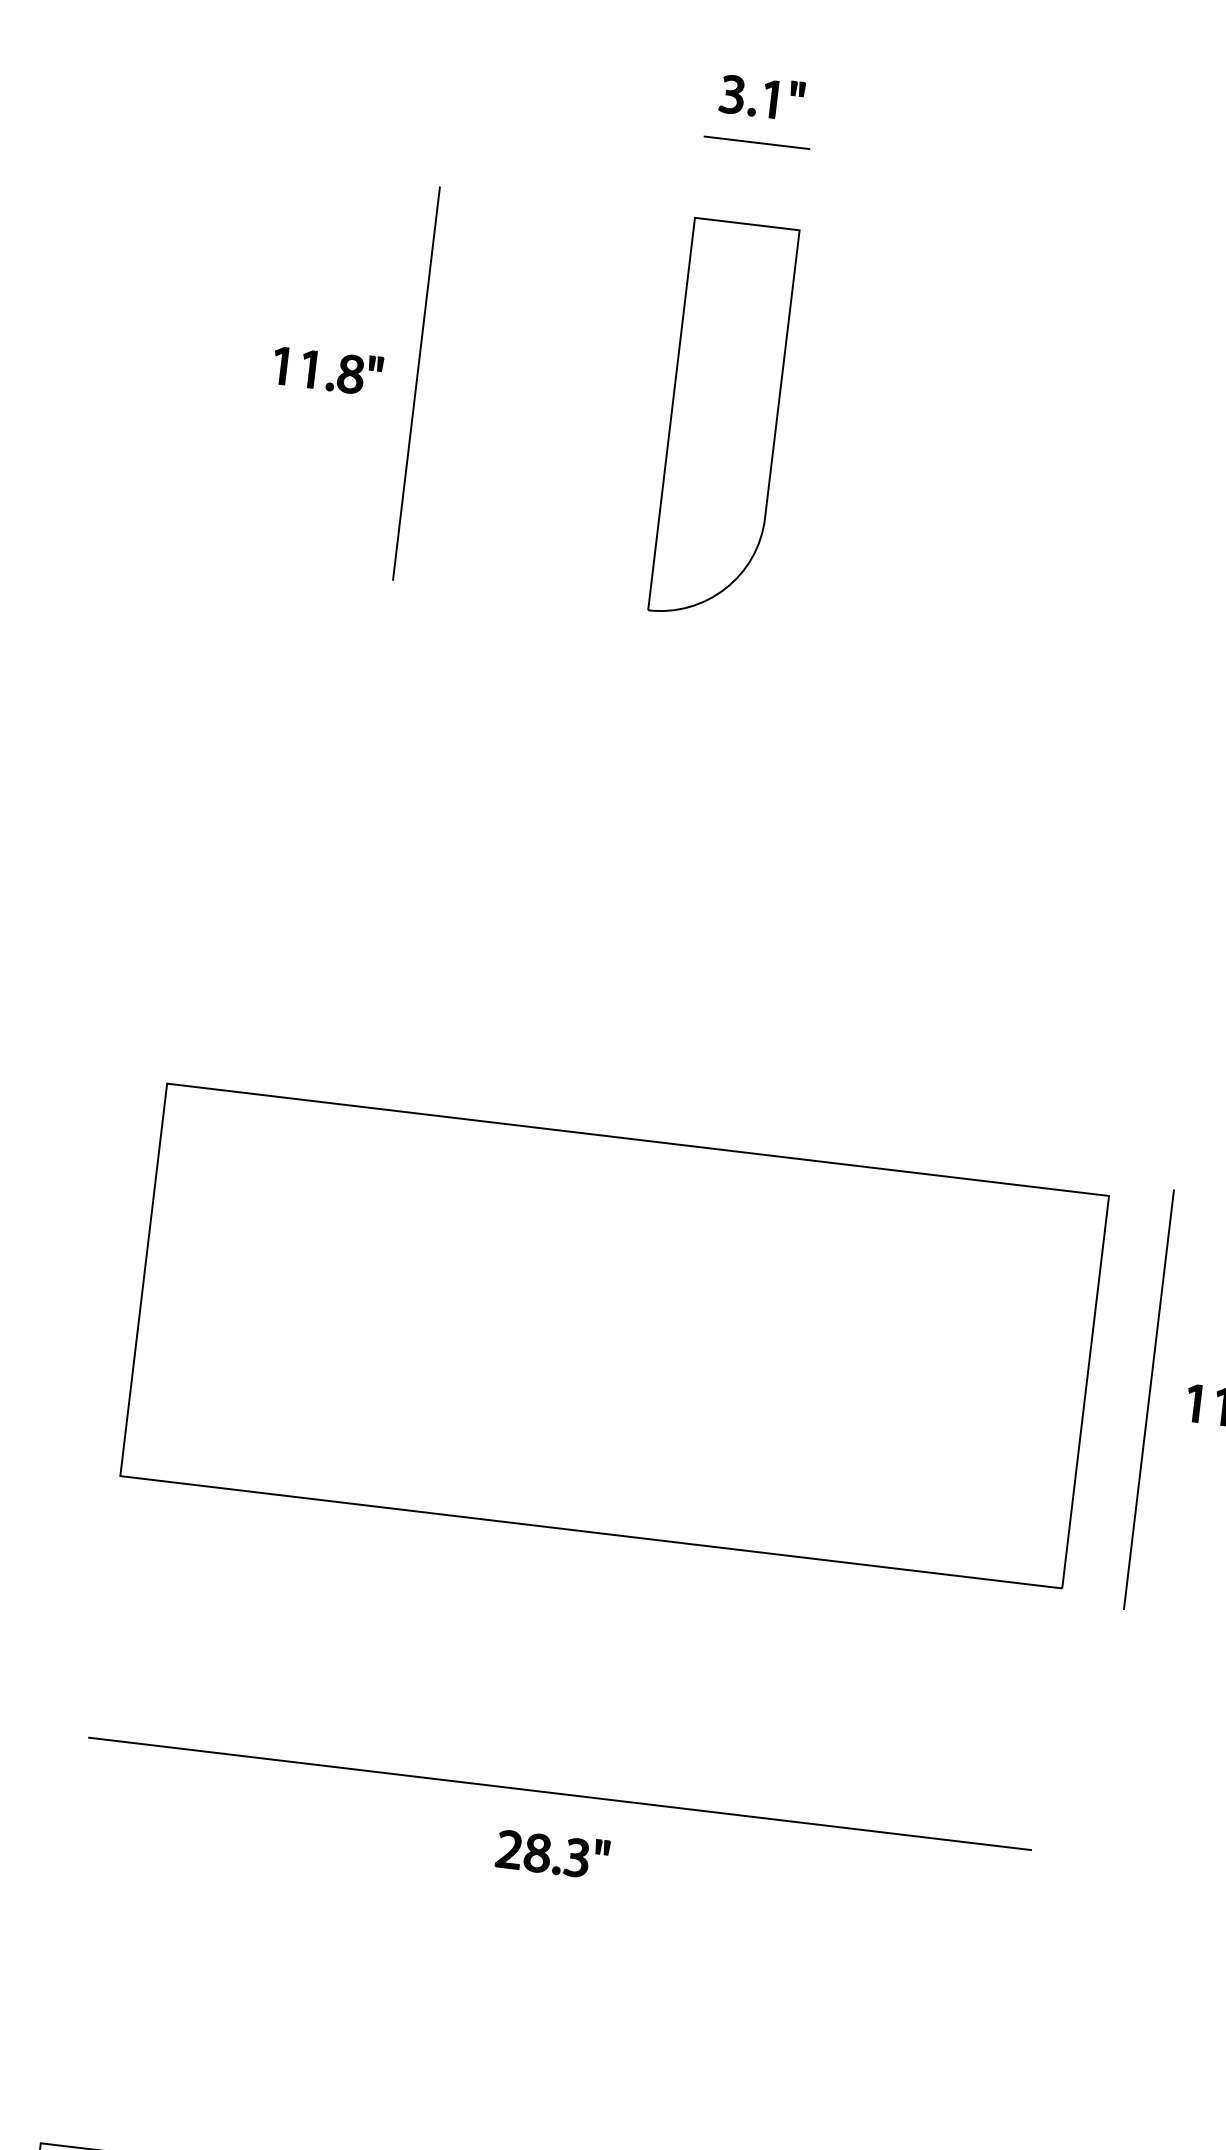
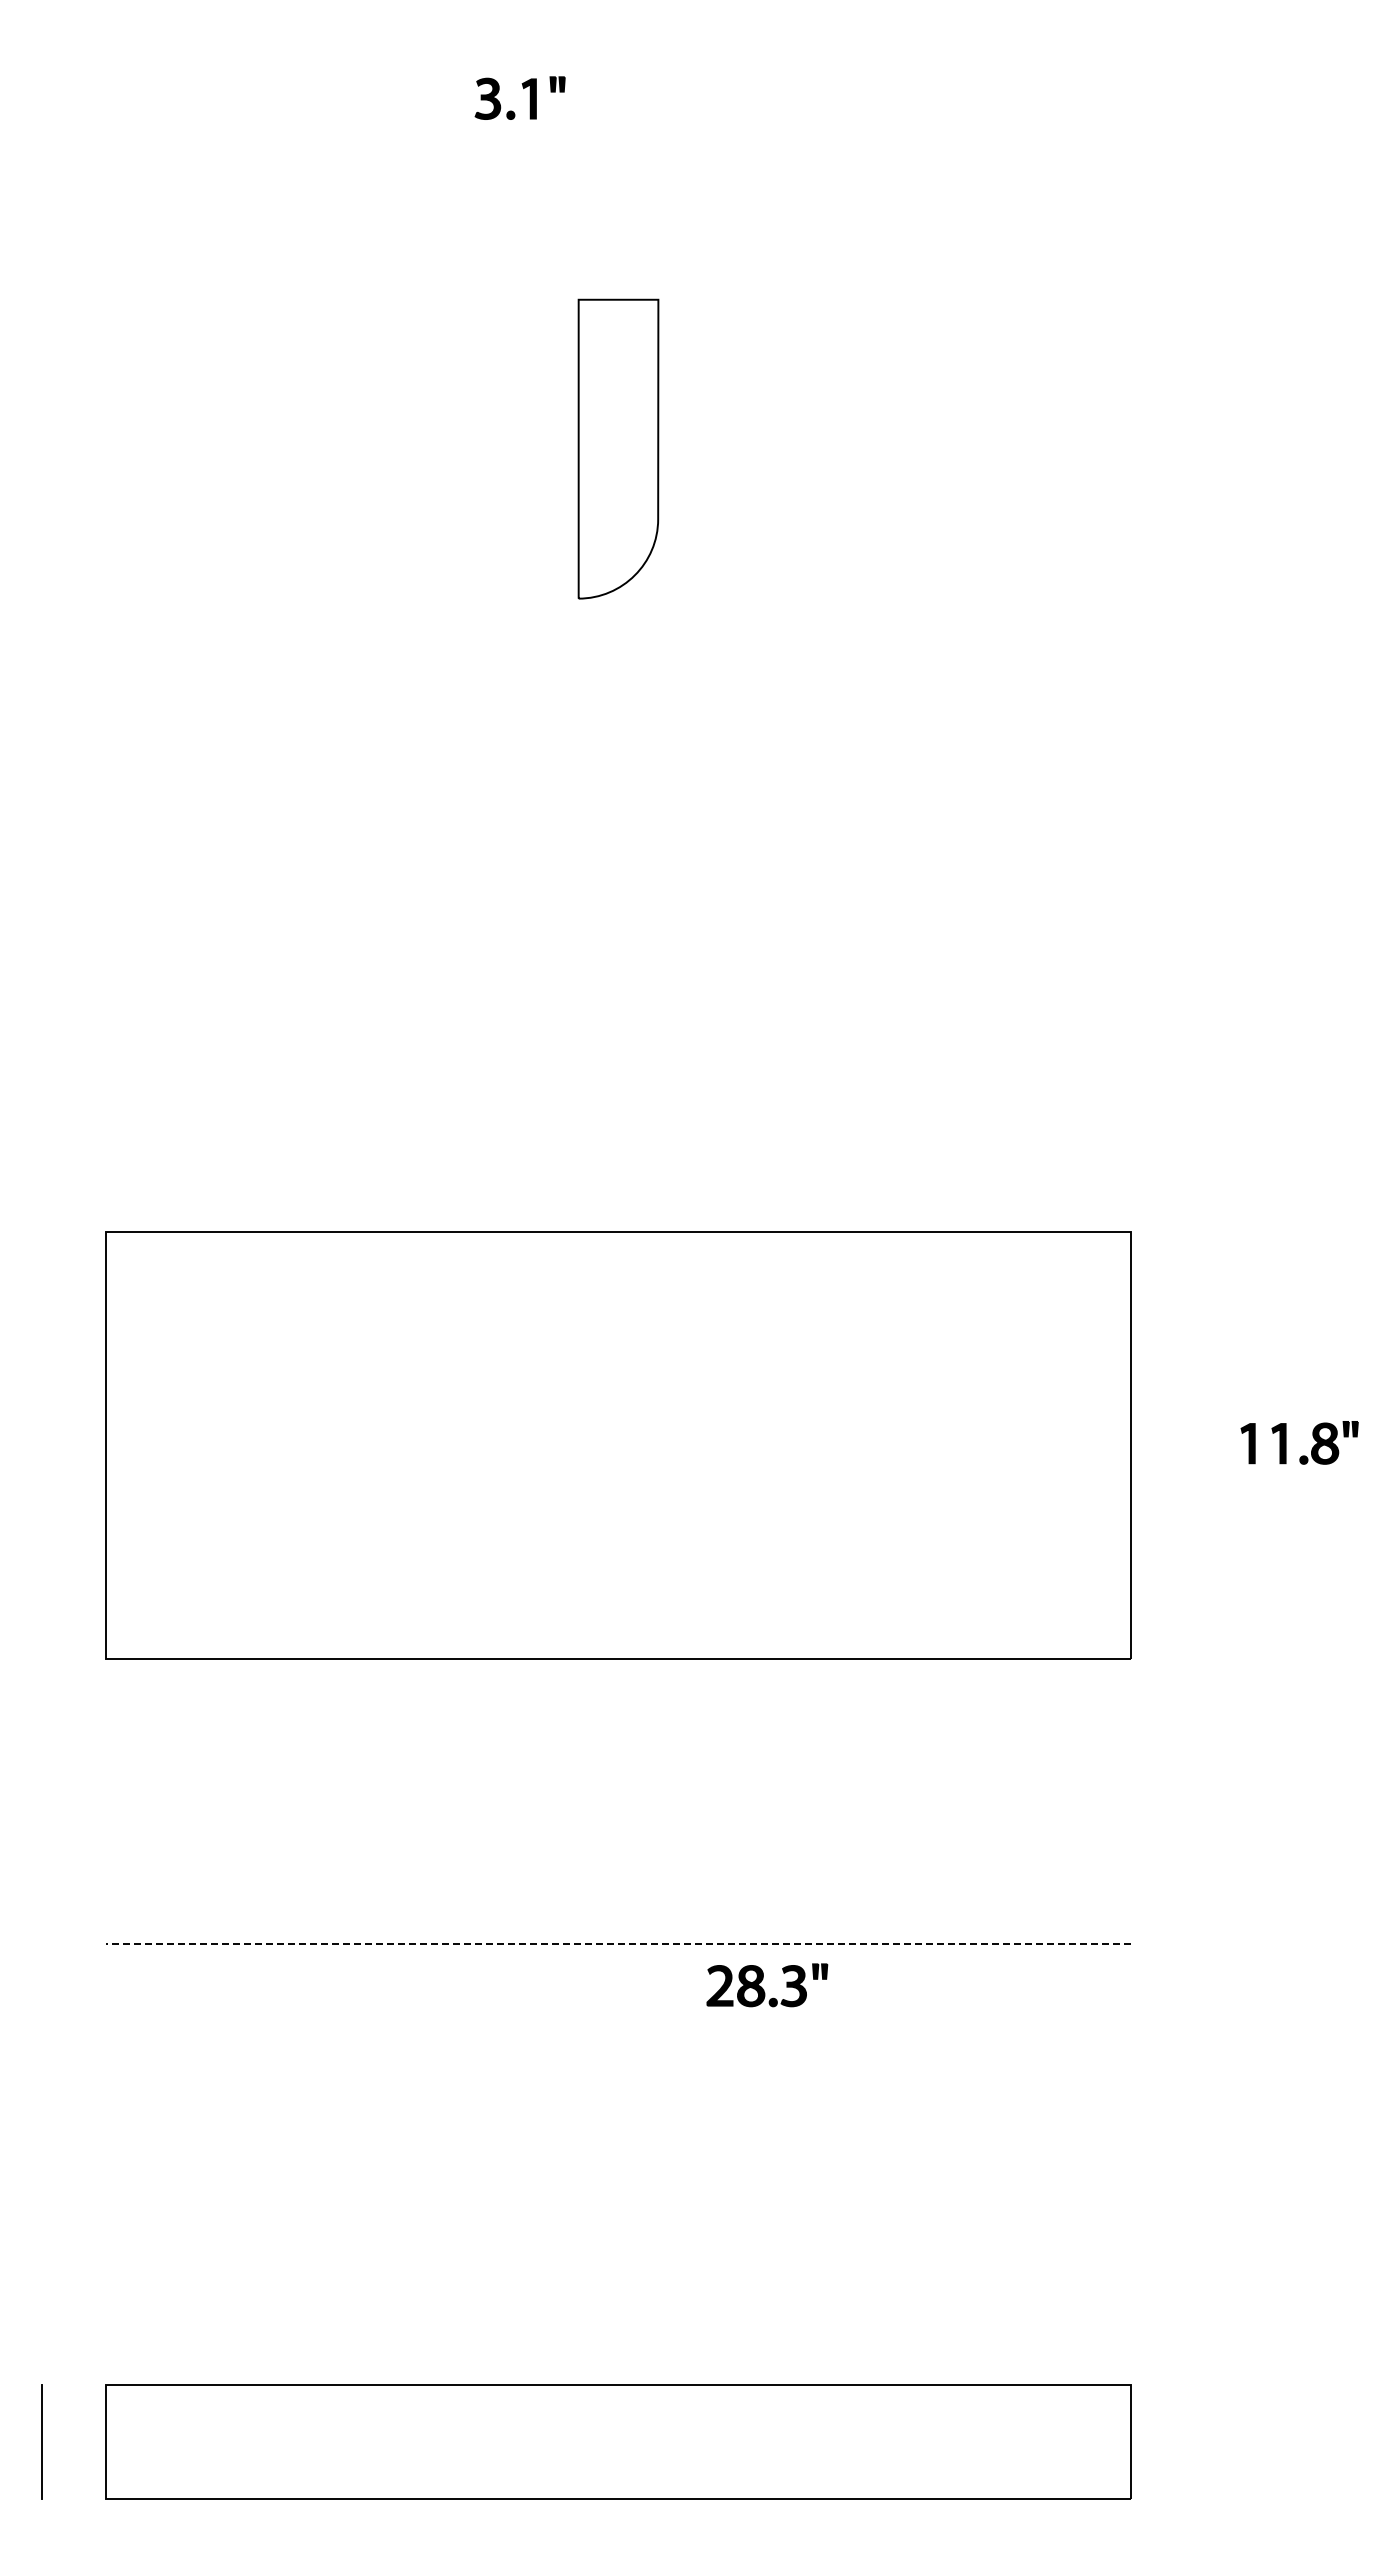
part: (766, 89) -> (523, 89), moved
line: (756, 142) -> (618, 147), removed
part: (316, 369) -> (174, 446), removed
line: (416, 382) -> (284, 448), removed
part: (723, 419) -> (618, 448), size x0.7
line: (1148, 1399) -> (1199, 1445), removed
line: (560, 1793) -> (618, 1943), solid -> dashed
part: (552, 1854) -> (767, 1985), moved

